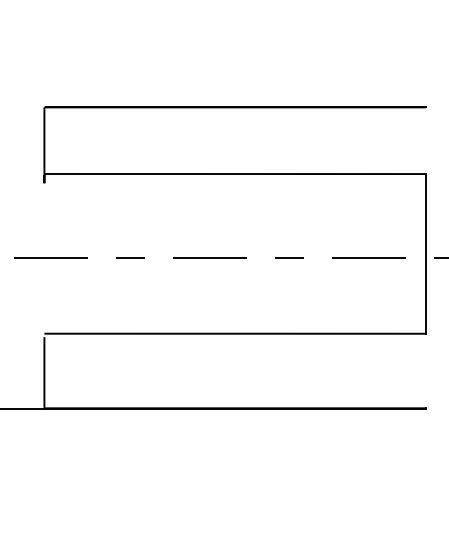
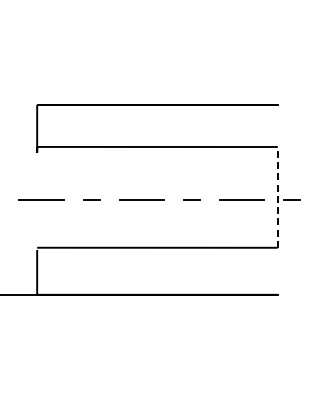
line: (425, 252) -> (277, 196), solid -> dashed

